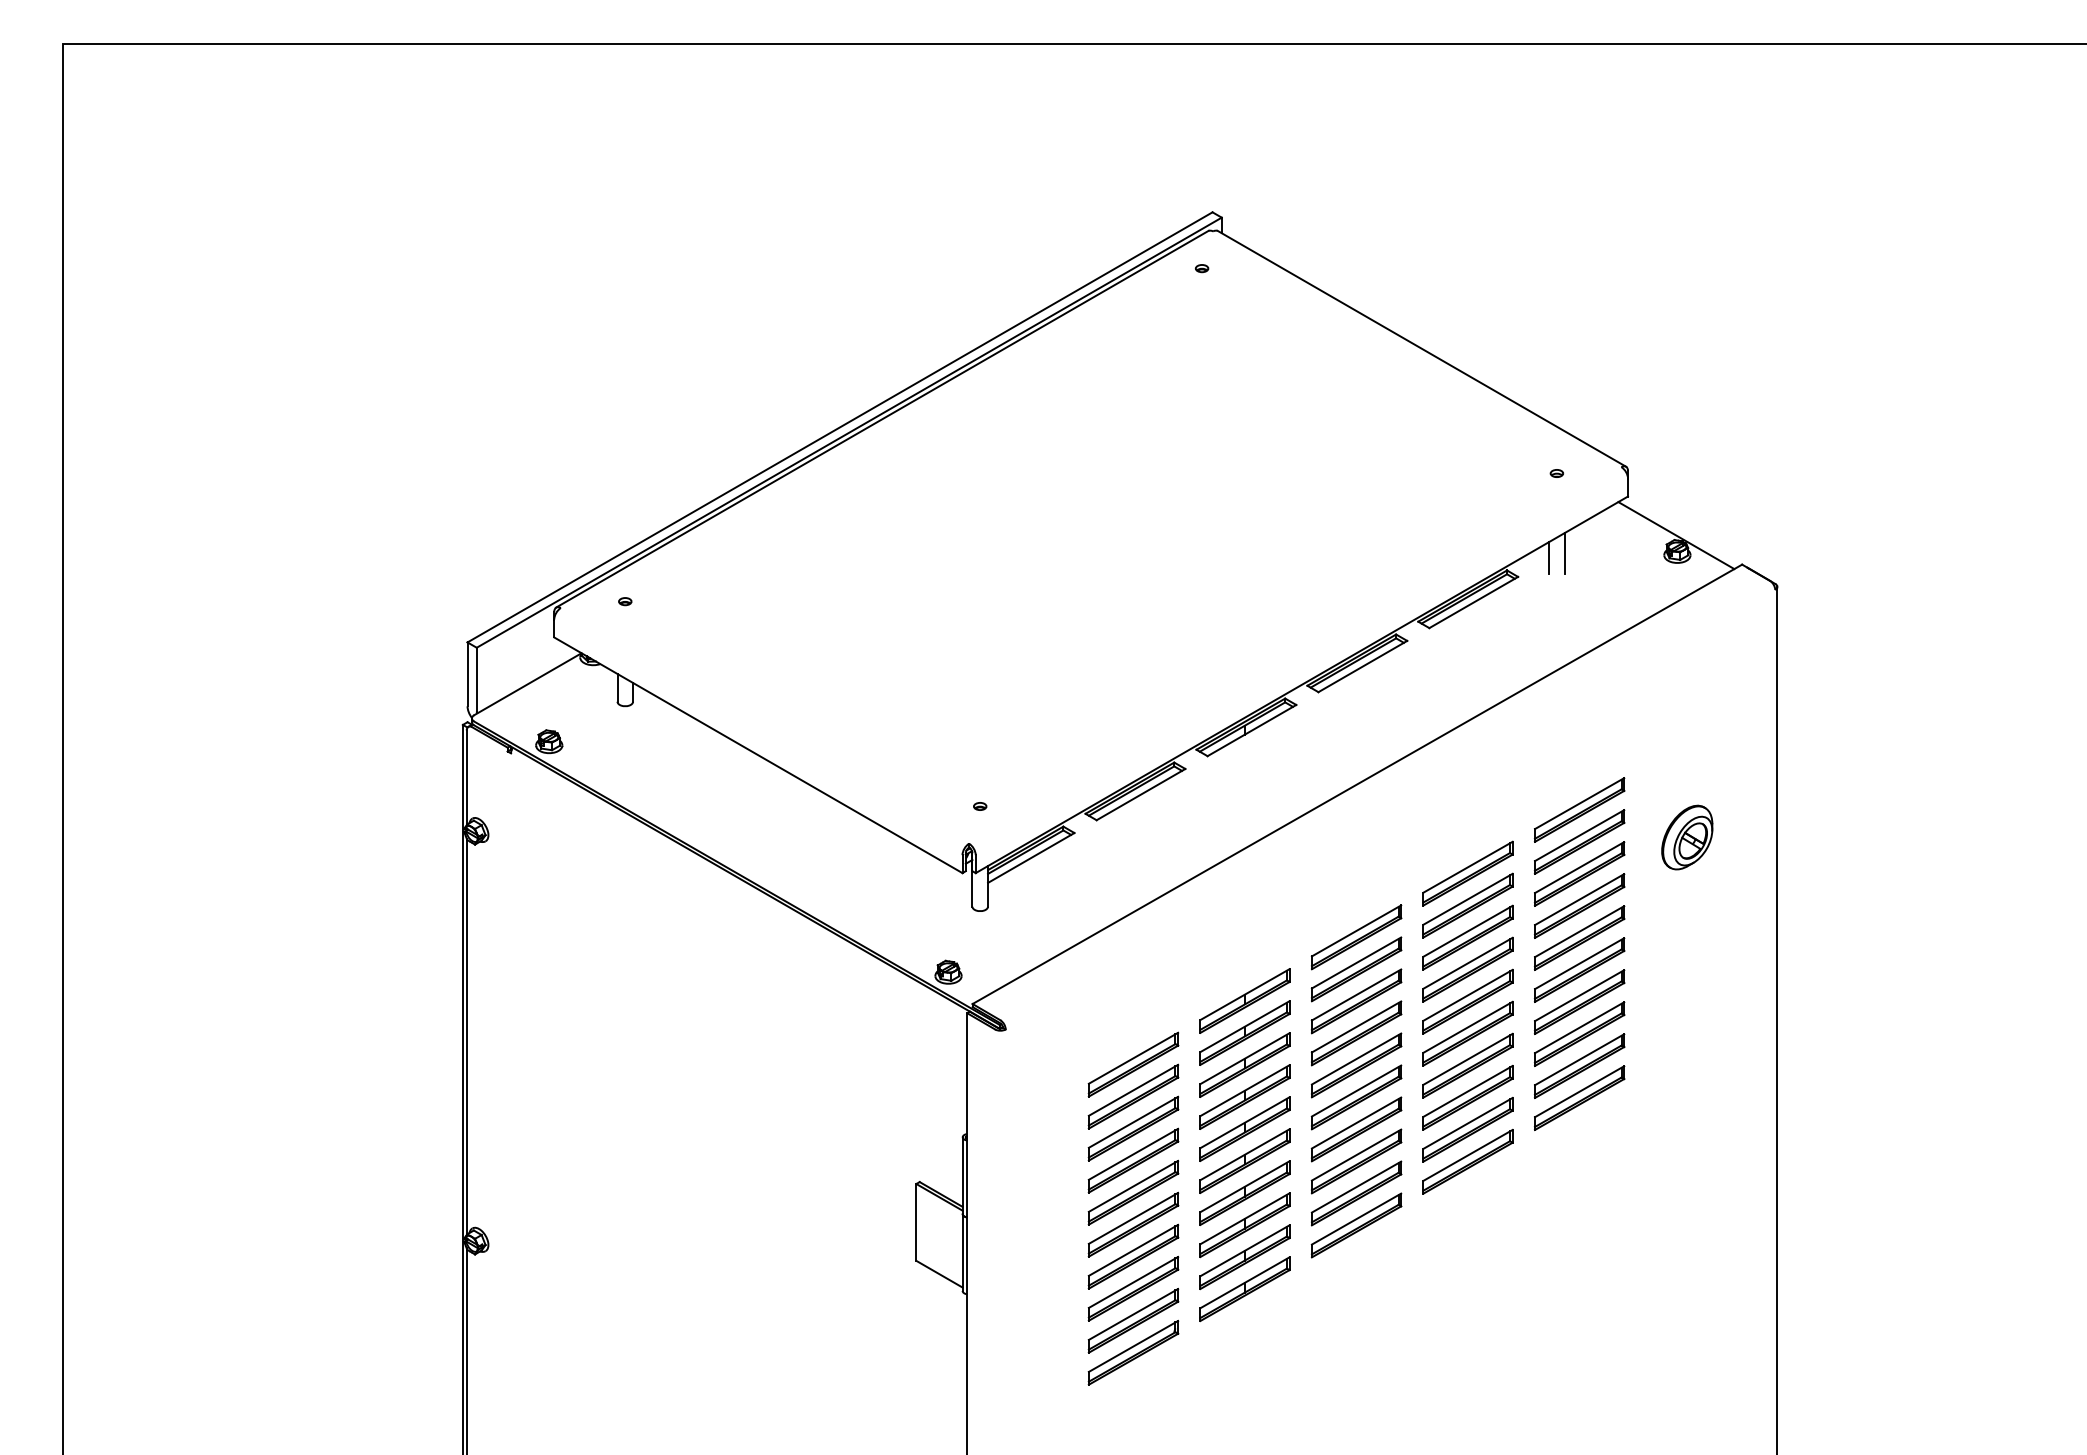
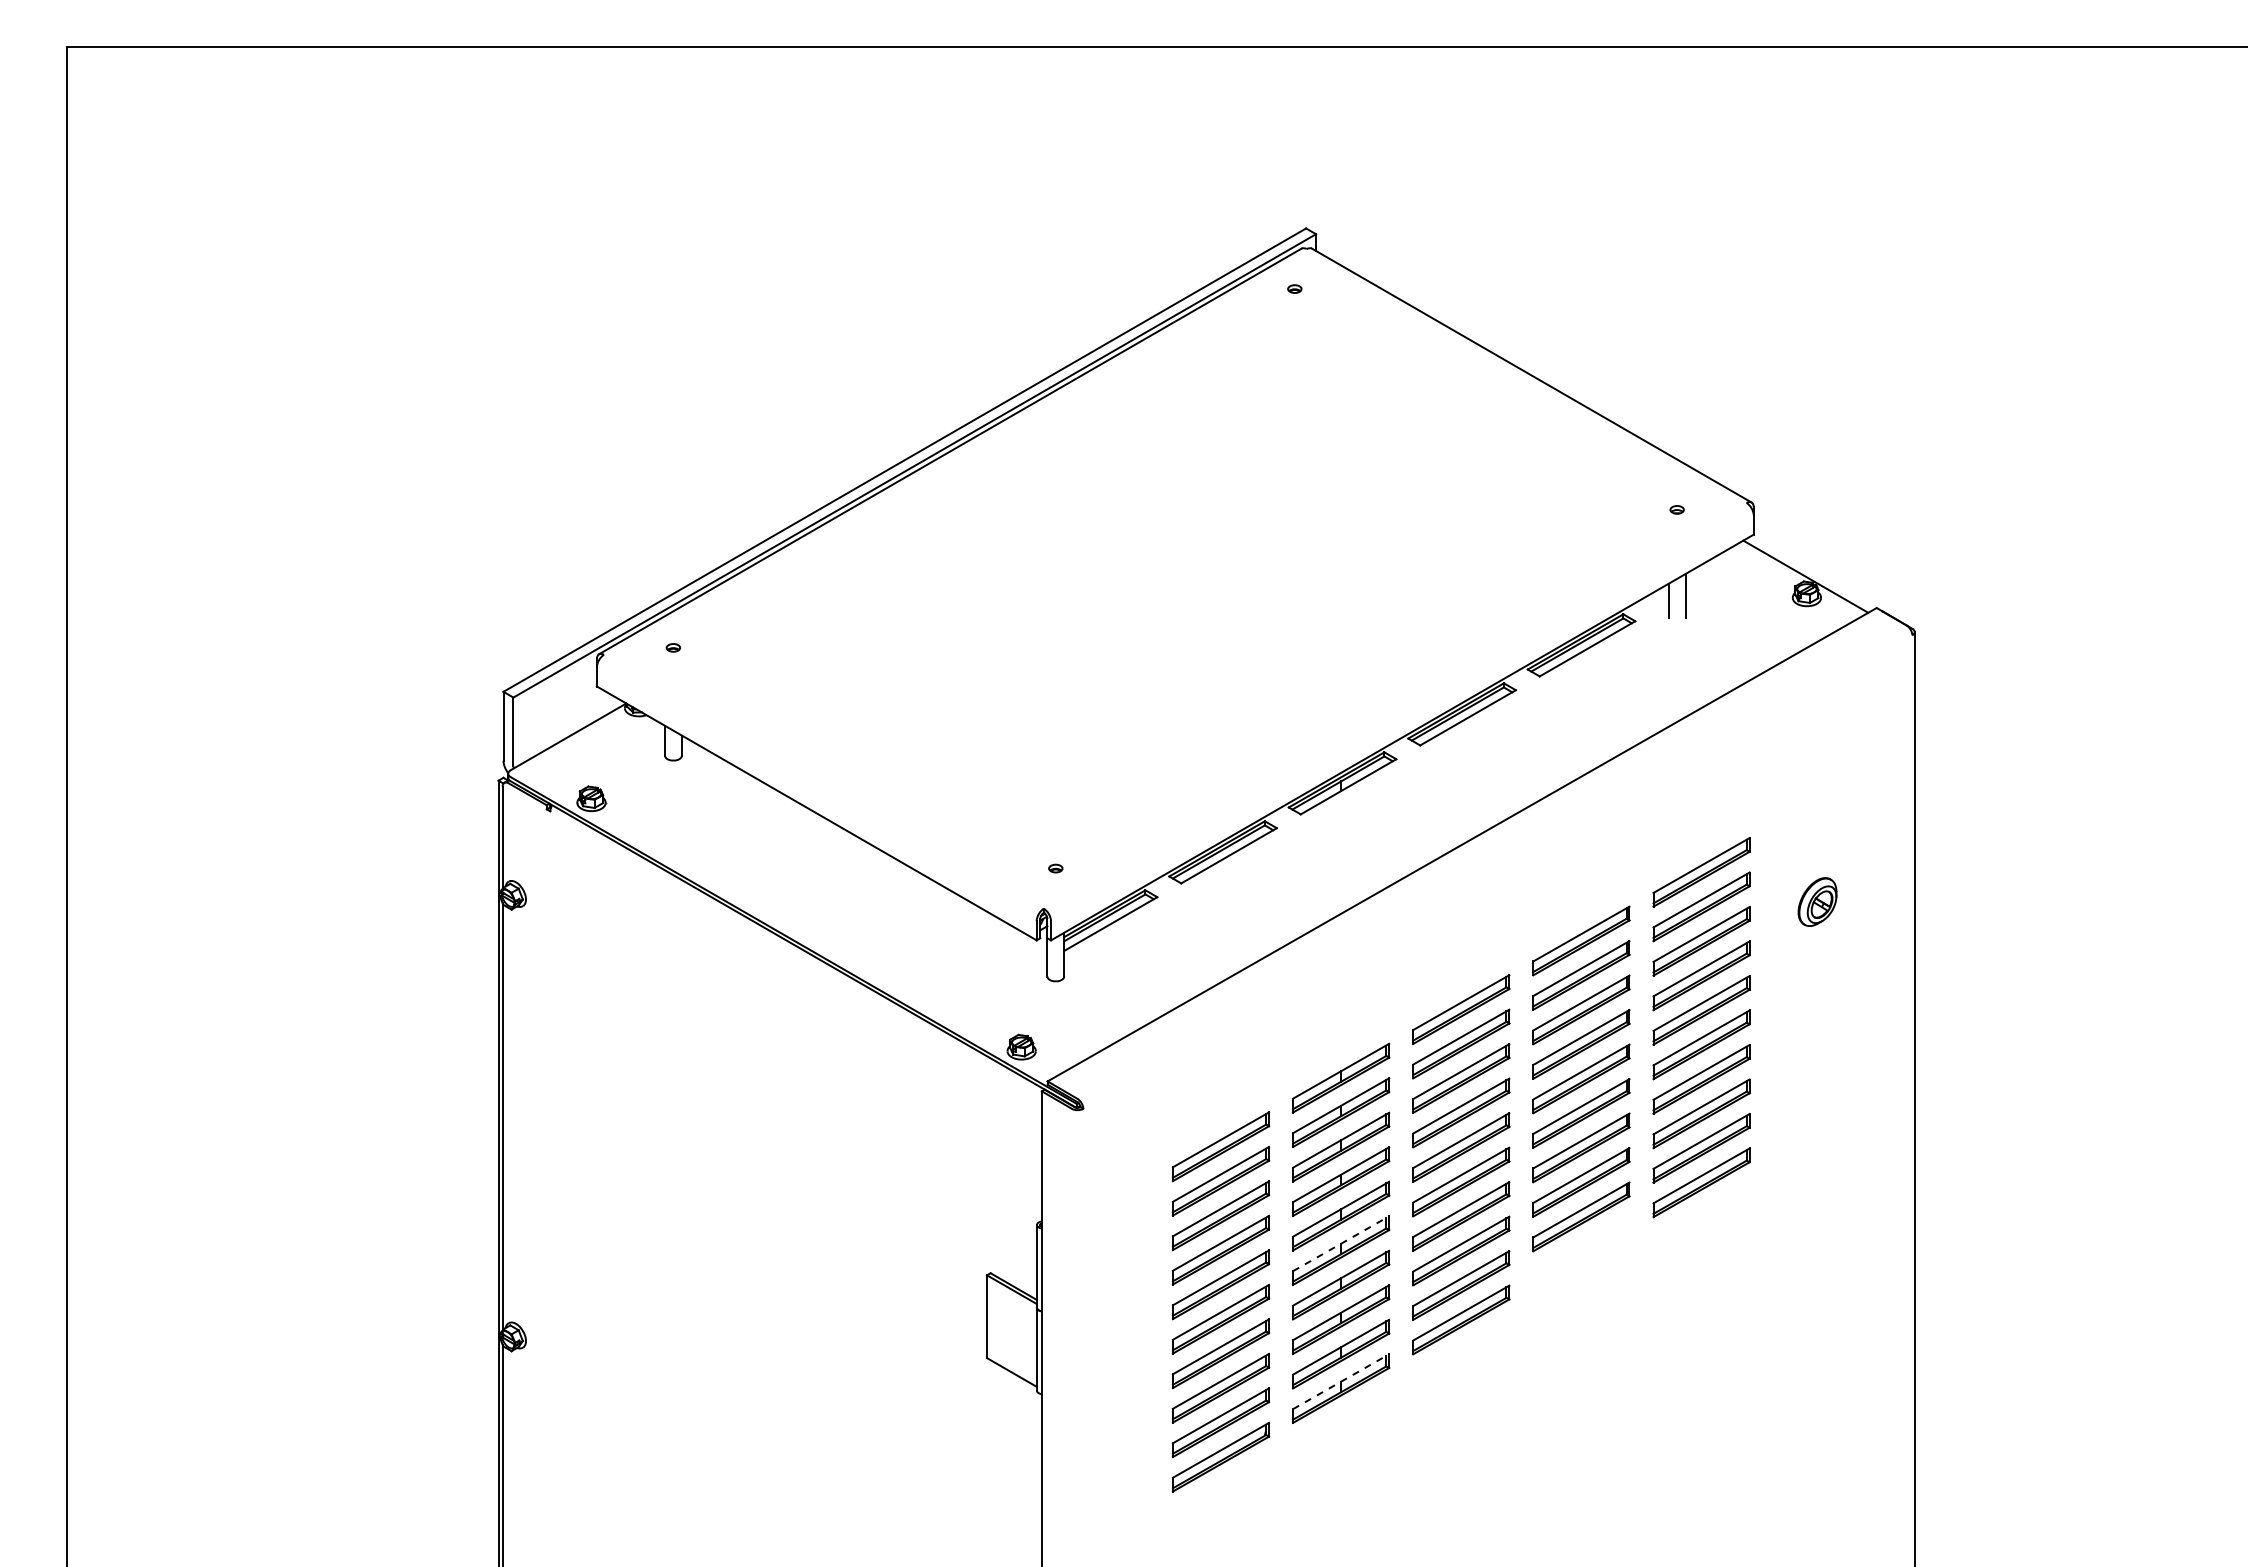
part: (1687, 837) -> (1817, 901), size x0.7
line: (1245, 1154) -> (1341, 1243), solid -> dashed
part: (1468, 1161) -> (1581, 1251), removed
line: (1245, 1282) -> (1341, 1381), solid -> dashed

